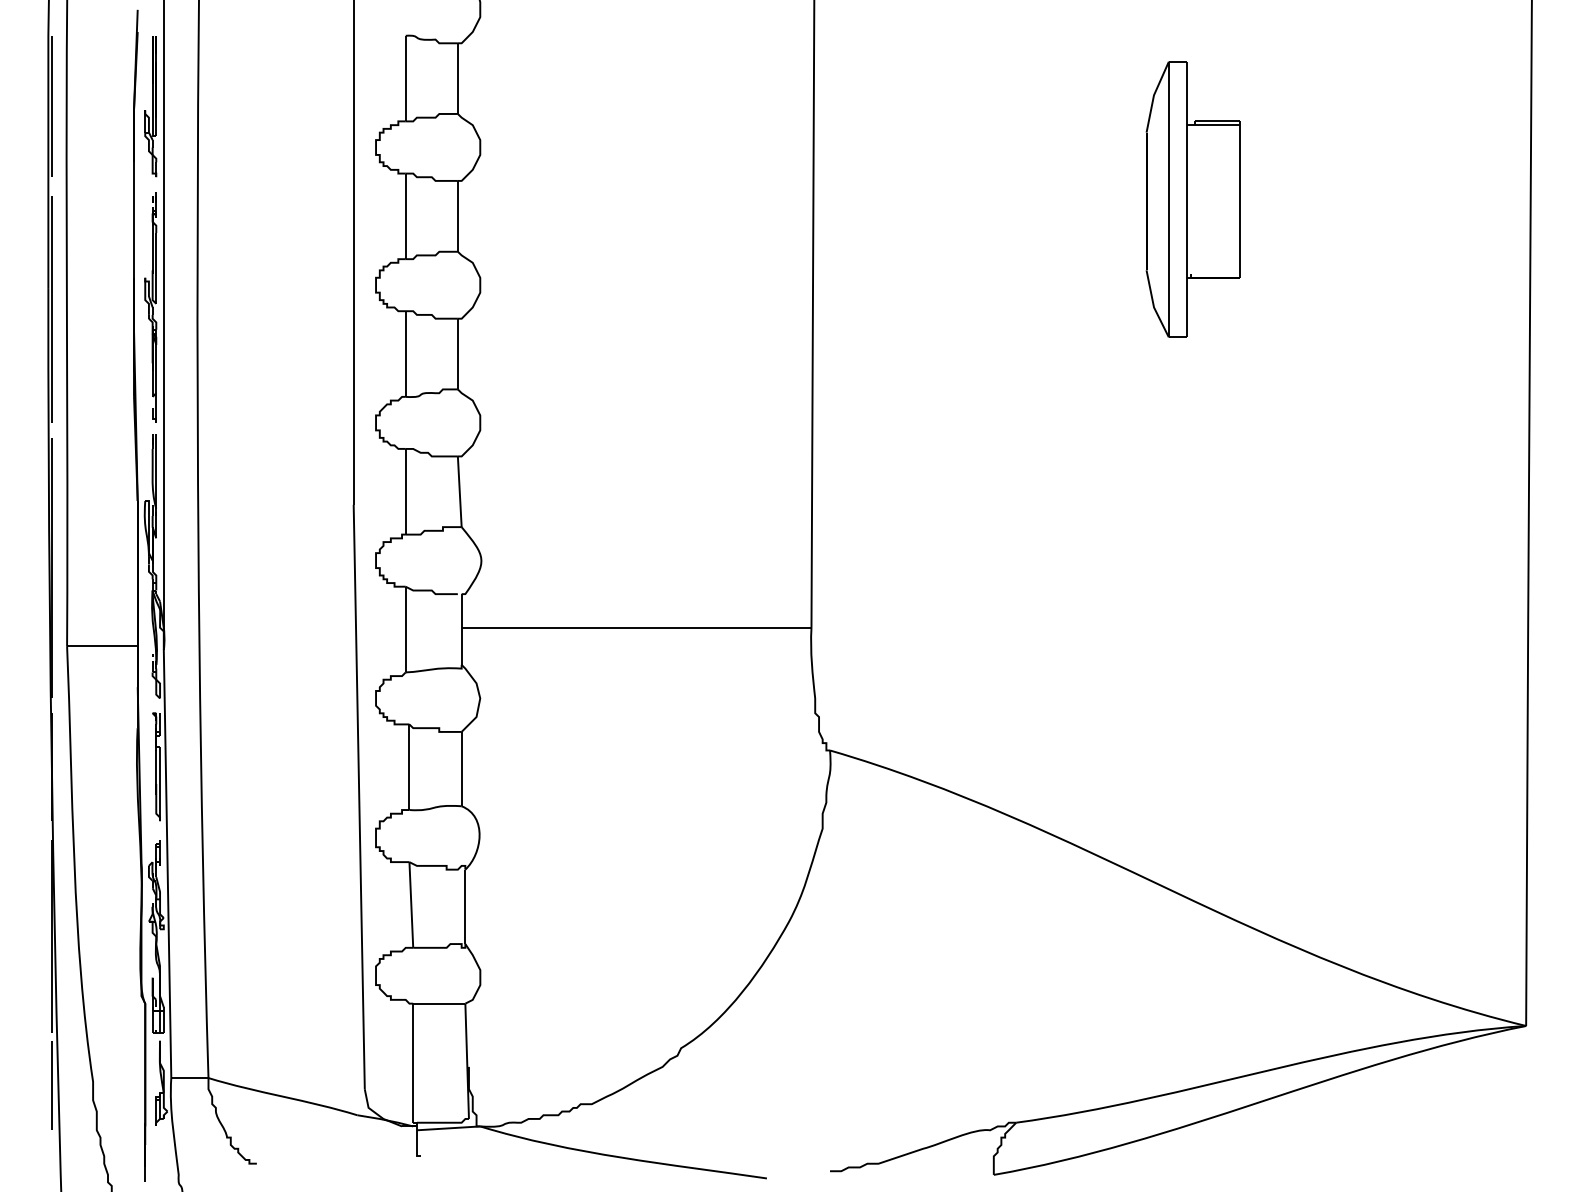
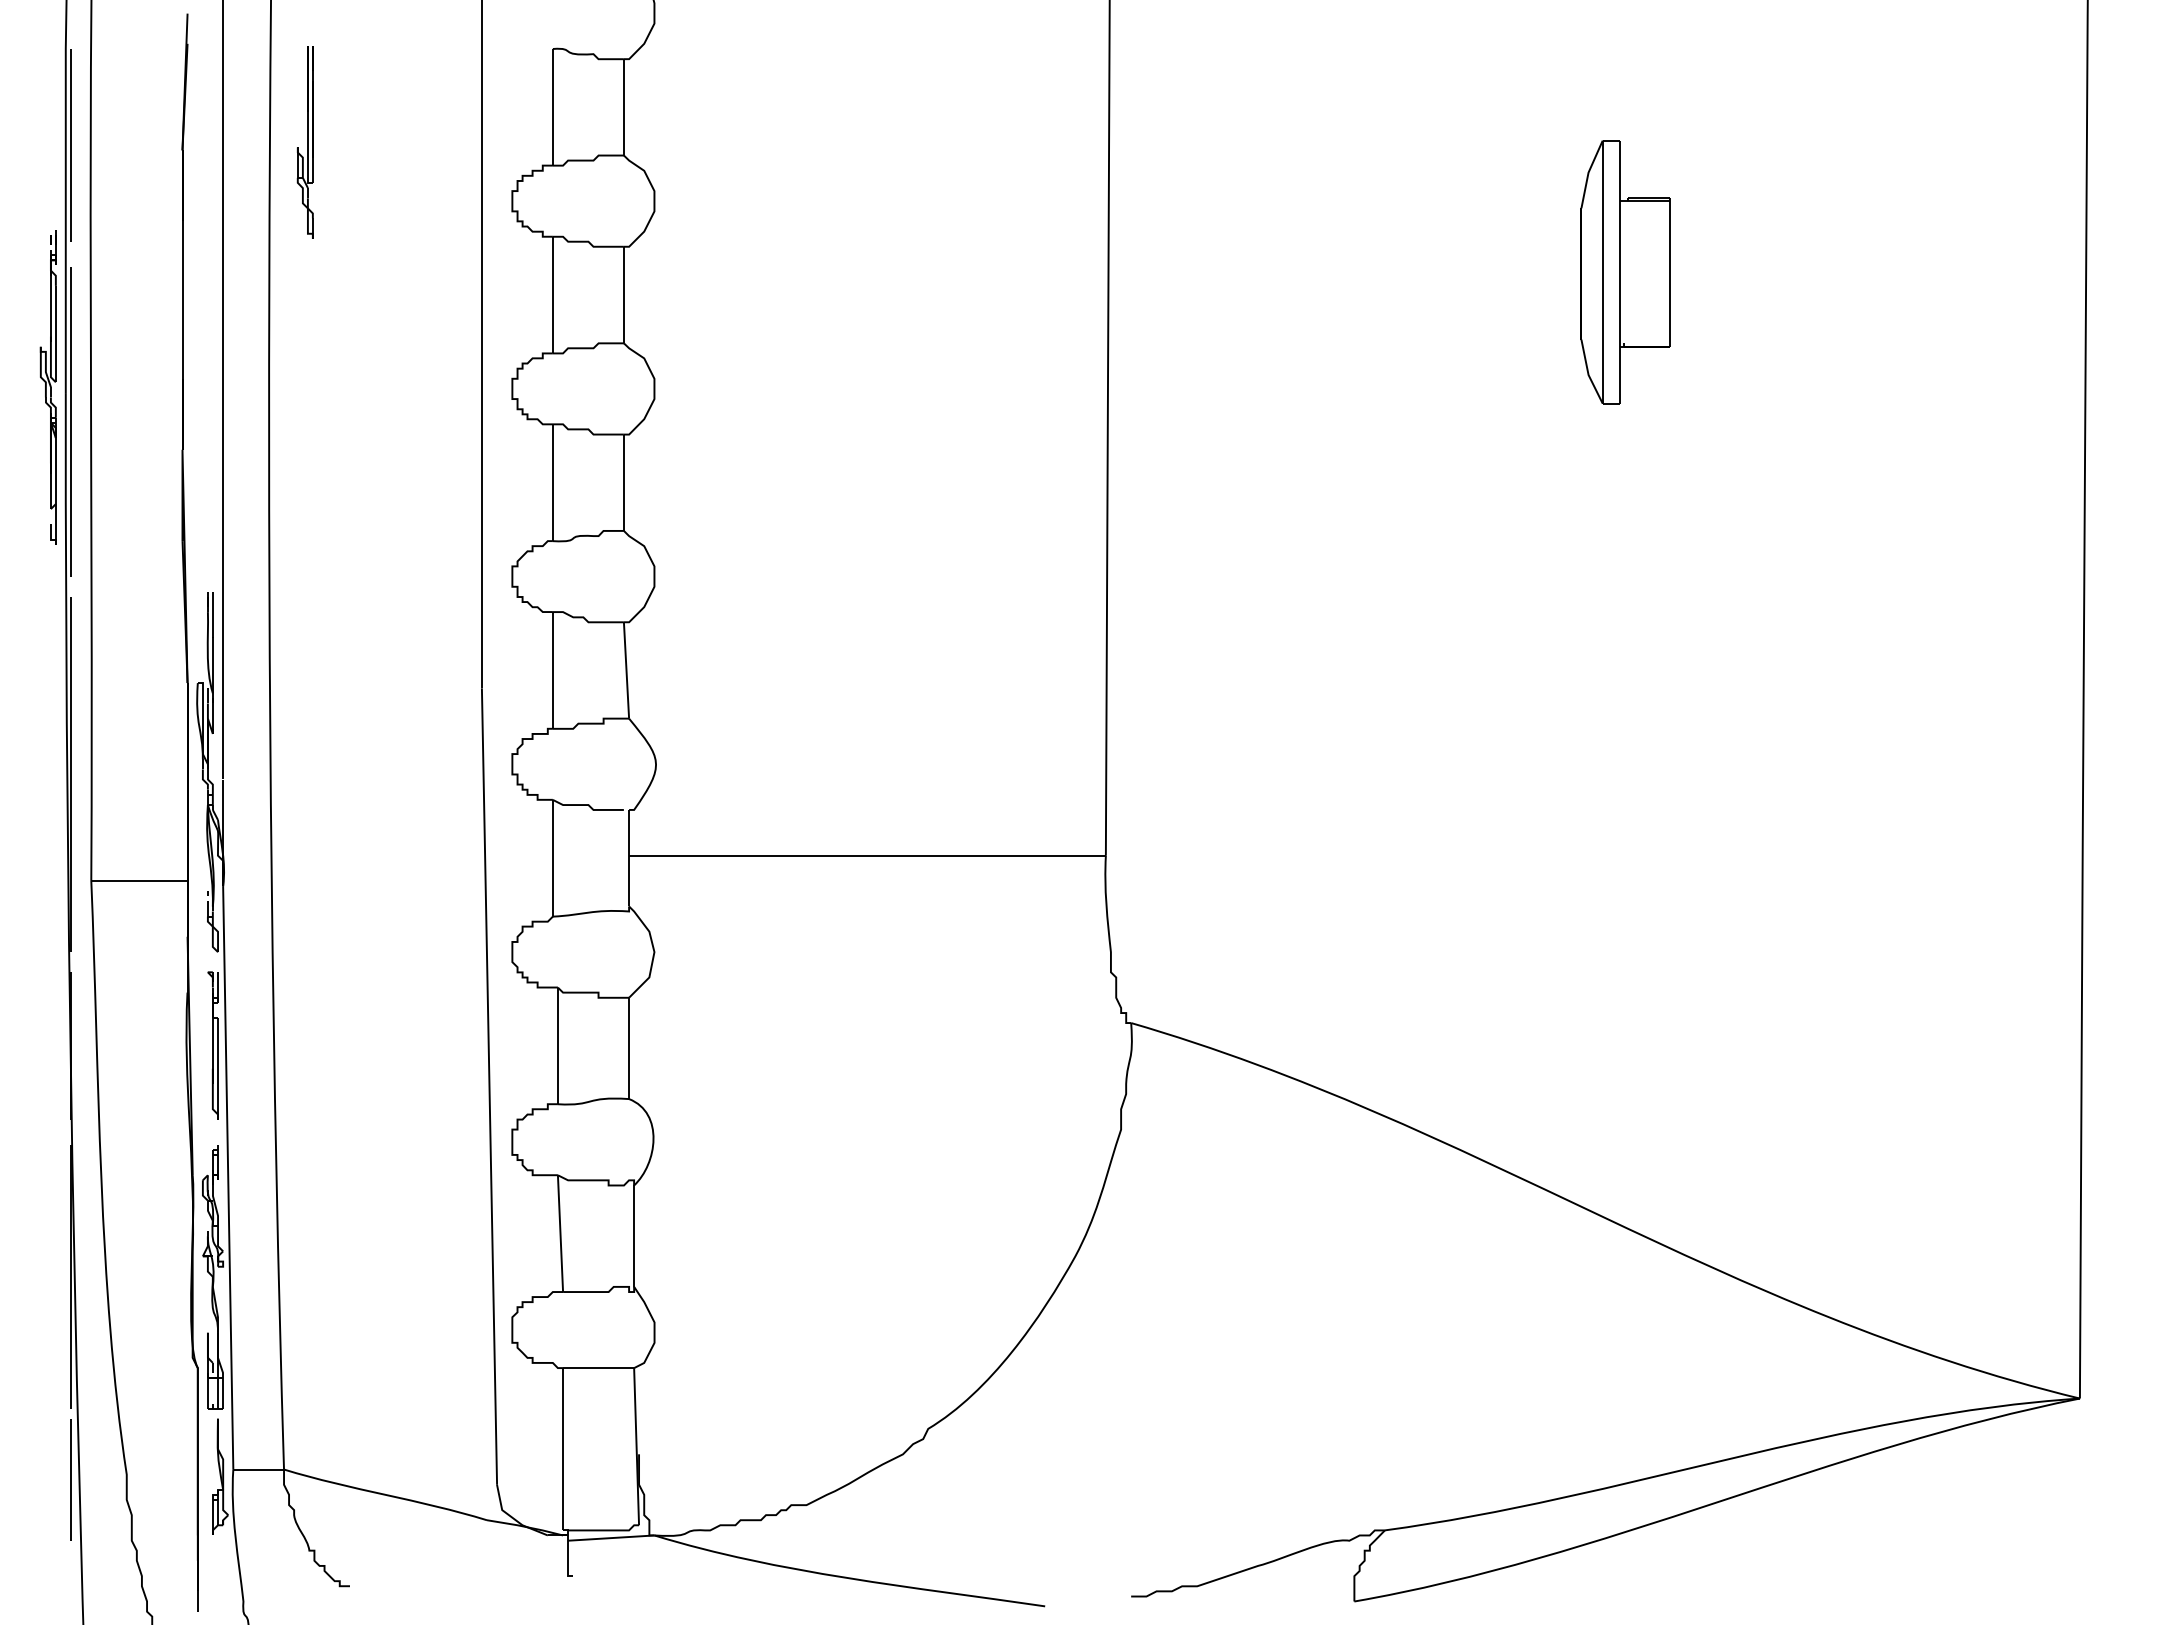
part: (150, 106) -> (304, 142), moved
part: (1192, 199) -> (1625, 271), size x0.7
part: (150, 307) -> (47, 387), moved

